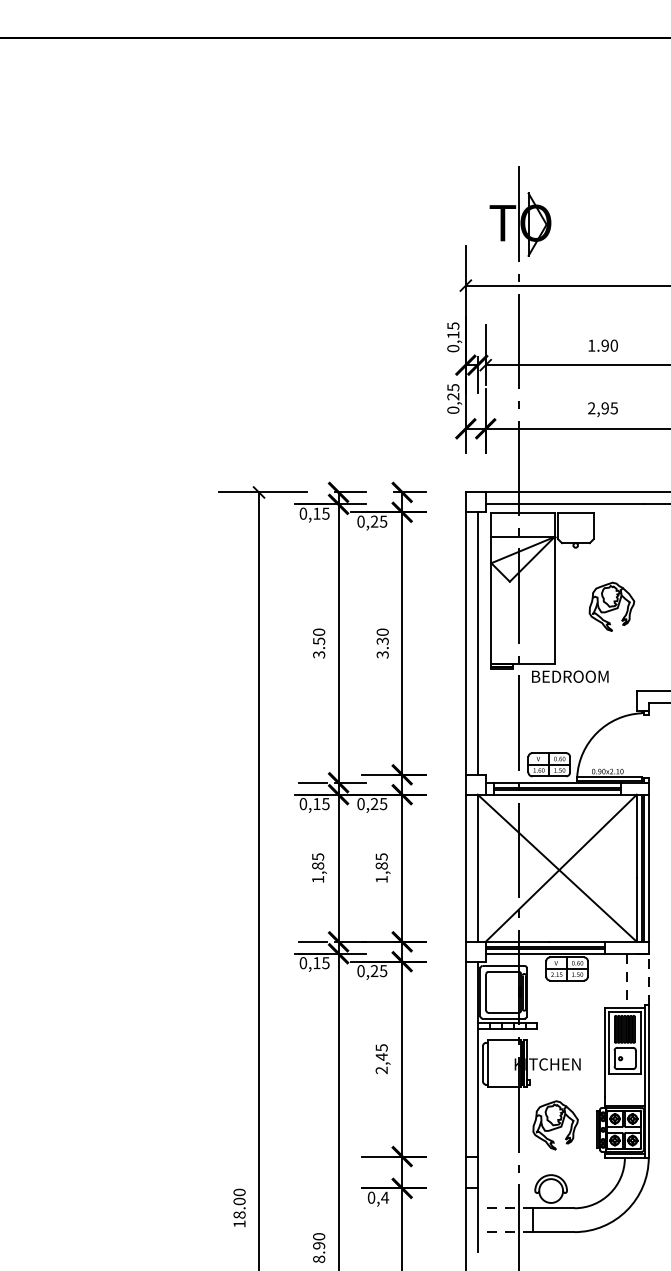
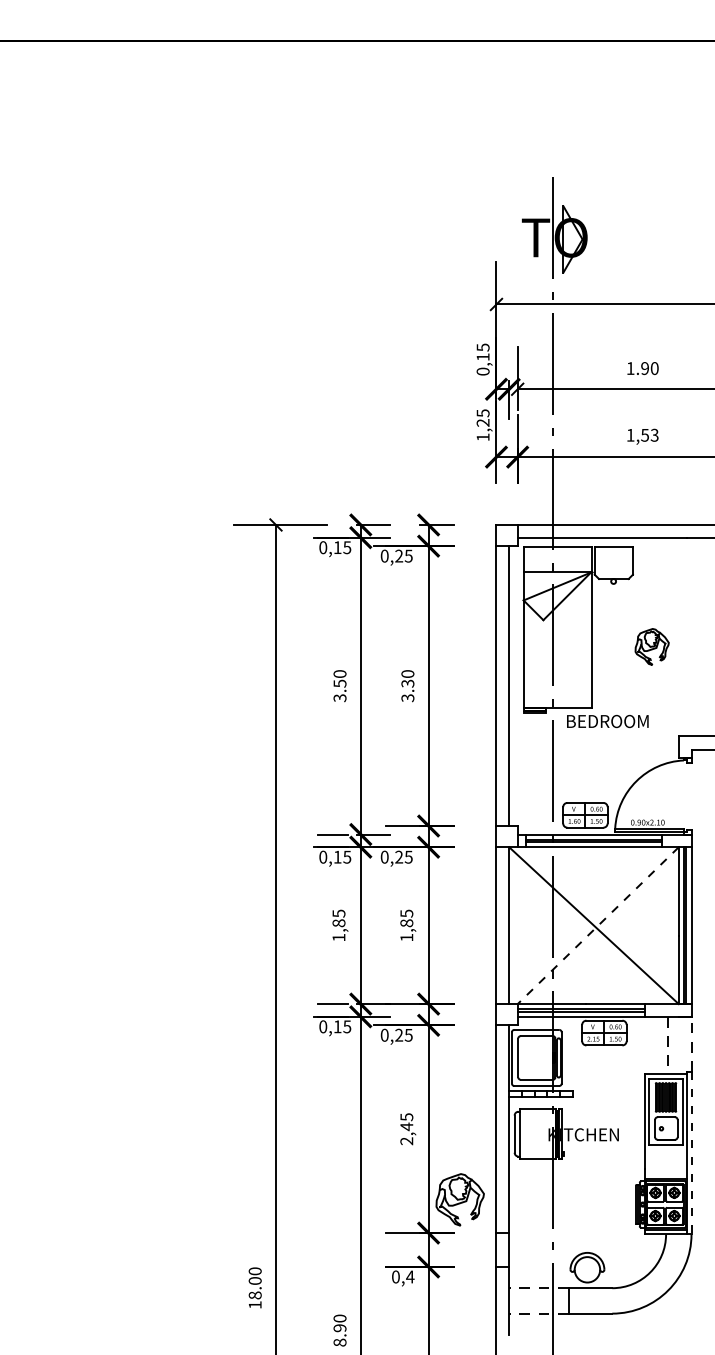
text: (602, 407) -> (642, 434), 2,95 -> 1,53
text: (452, 410) -> (482, 437), 0,25 -> 1,25
part: (611, 606) -> (651, 646), size x0.7
line: (560, 869) -> (597, 926), solid -> dashed
line: (648, 1081) -> (691, 1153), solid -> dashed
part: (554, 1125) -> (459, 1199), moved

